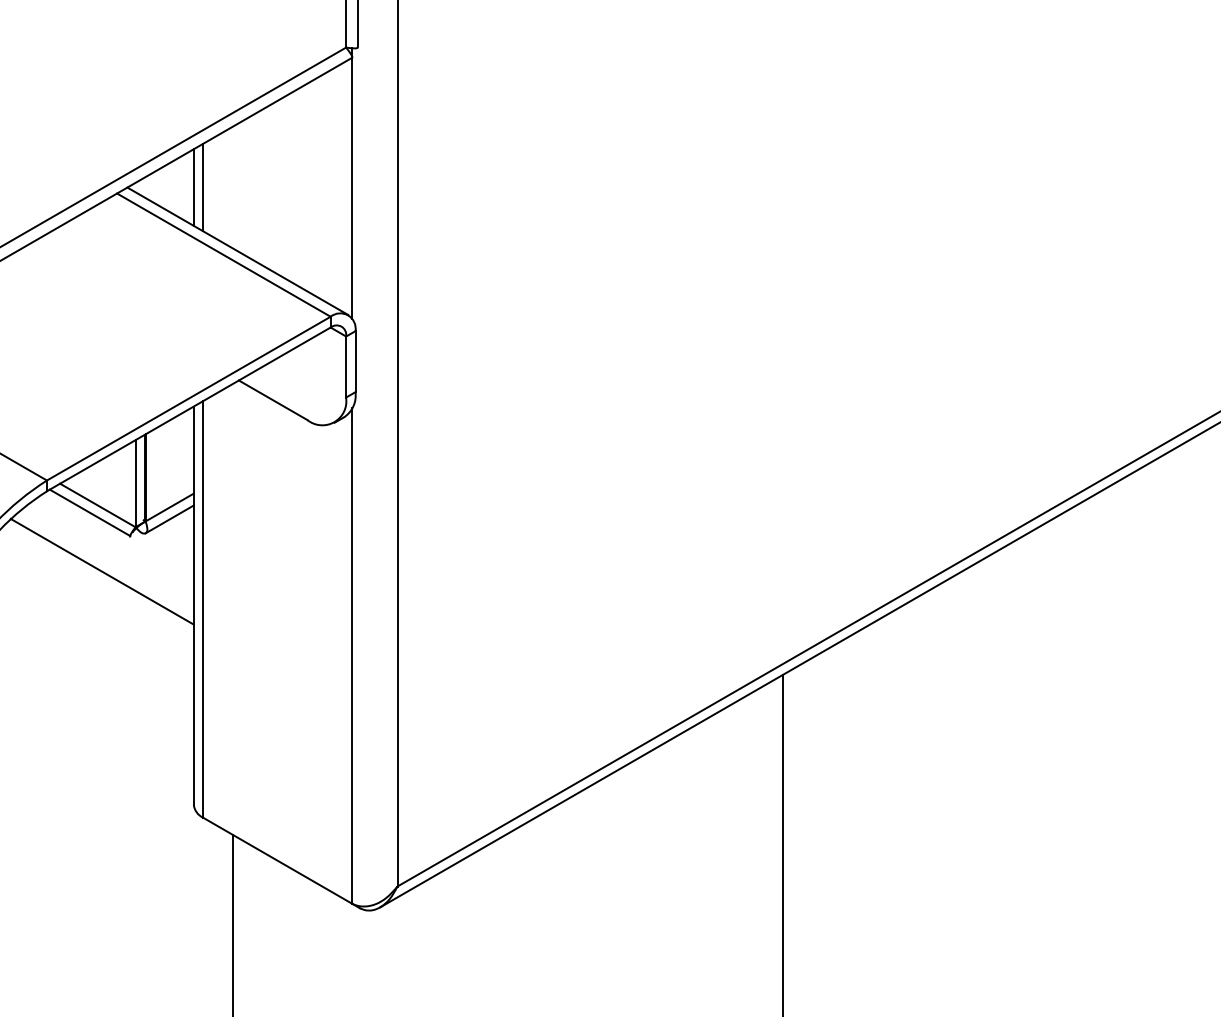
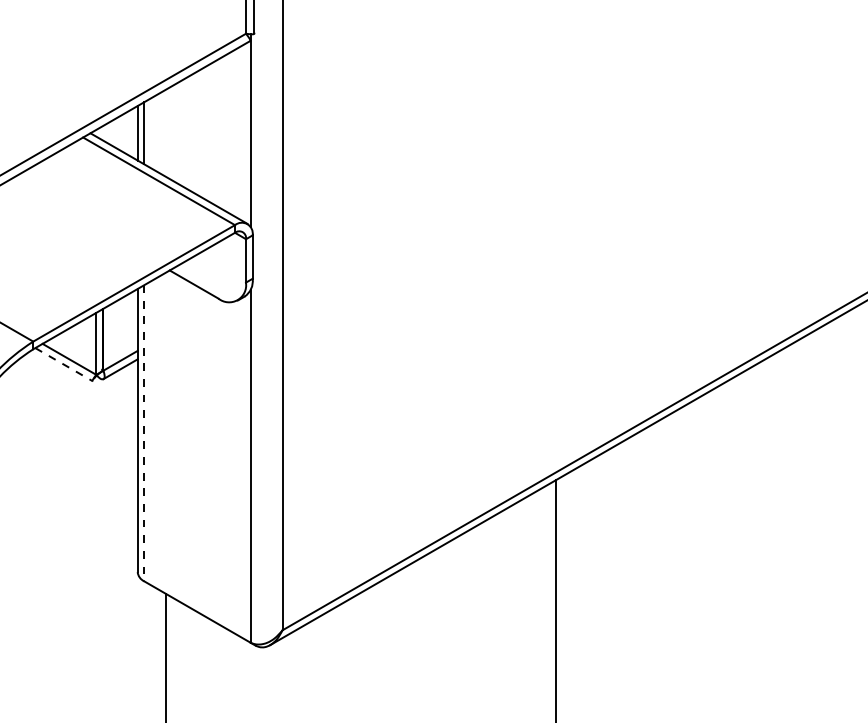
line: (90, 512) -> (64, 364), solid -> dashed
line: (102, 571) -> (72, 406), removed
line: (203, 609) -> (144, 433), solid -> dashed

